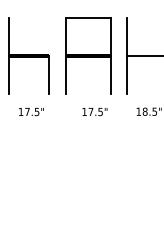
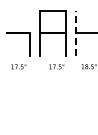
line: (9, 54) -> (5, 32), removed
line: (128, 56) -> (76, 33), solid -> dashed

